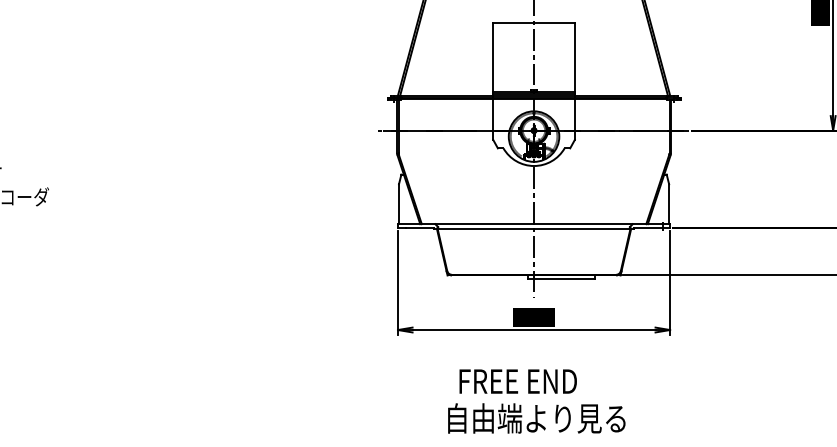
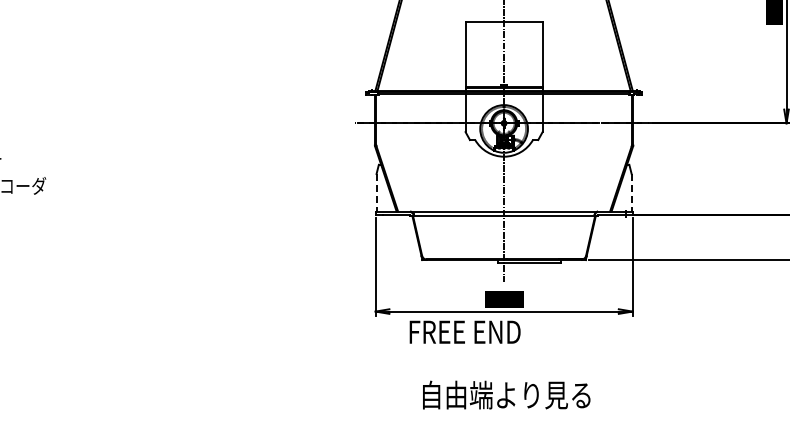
line: (398, 203) -> (376, 192), solid -> dashed
line: (668, 203) -> (631, 192), solid -> dashed
text: (517, 380) -> (464, 331), moved

